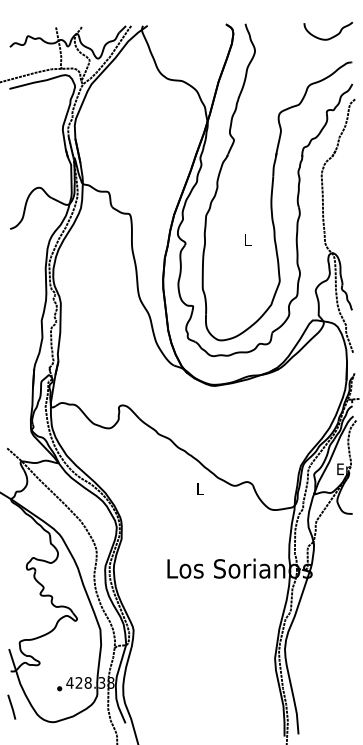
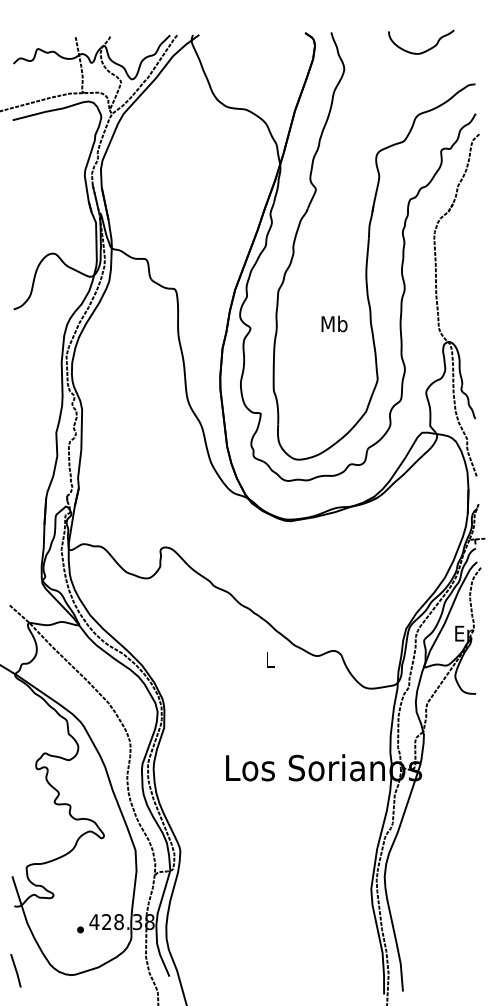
curve: (331, 37) -> (425, 50), moved
text: (247, 239) -> (334, 323), L -> Mb
line: (11, 706) -> (15, 970), moved

